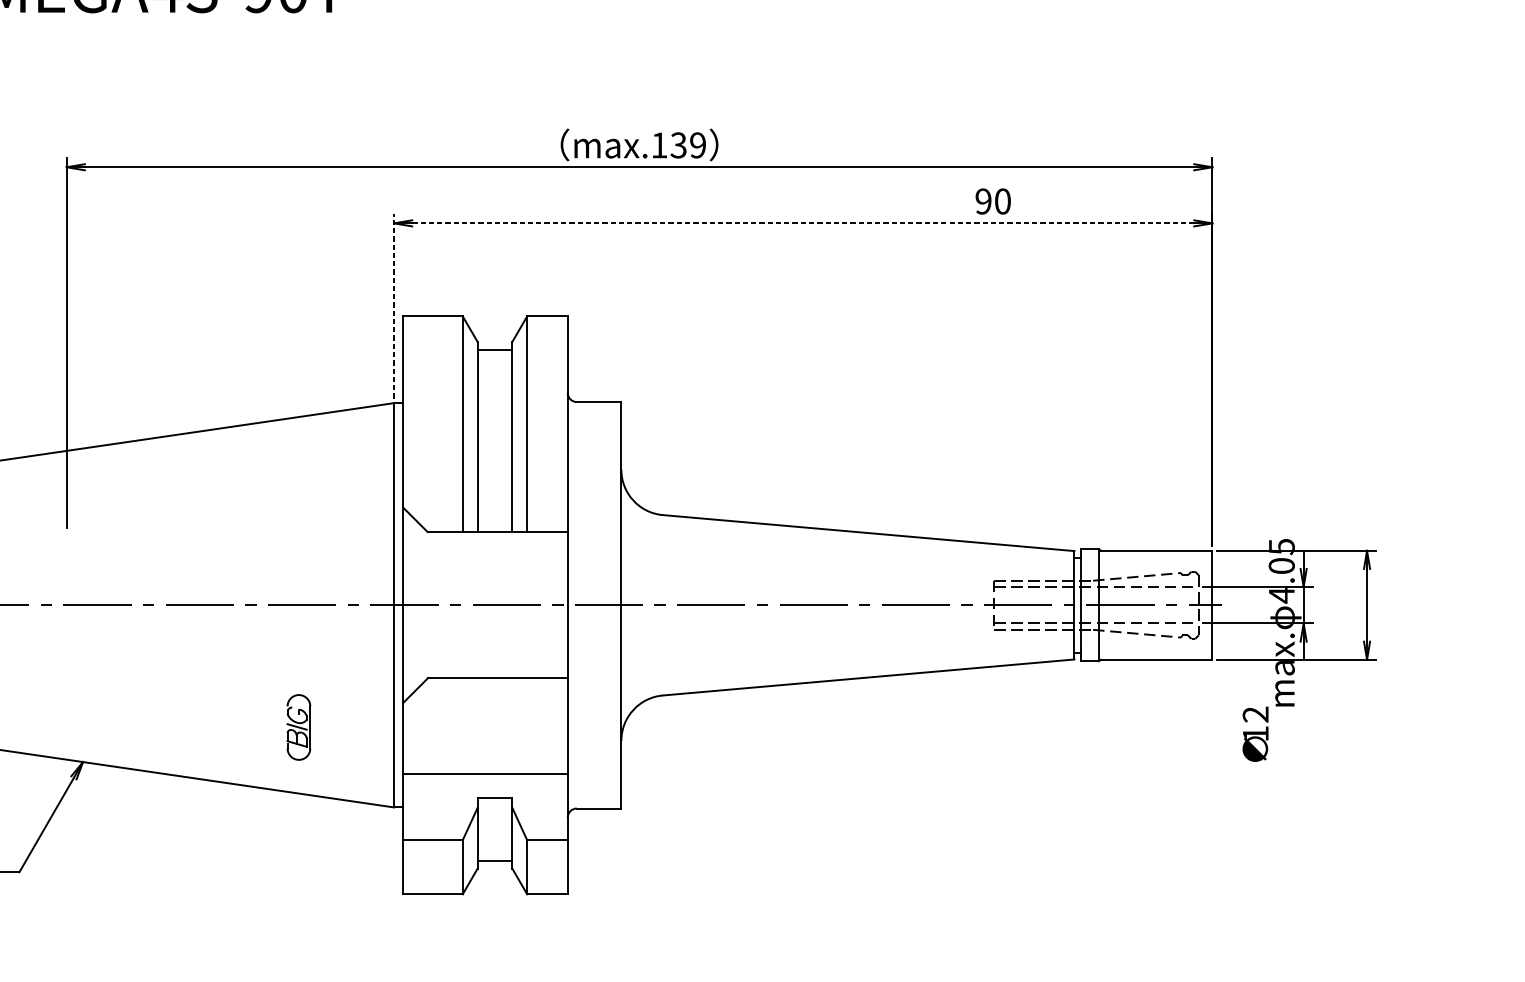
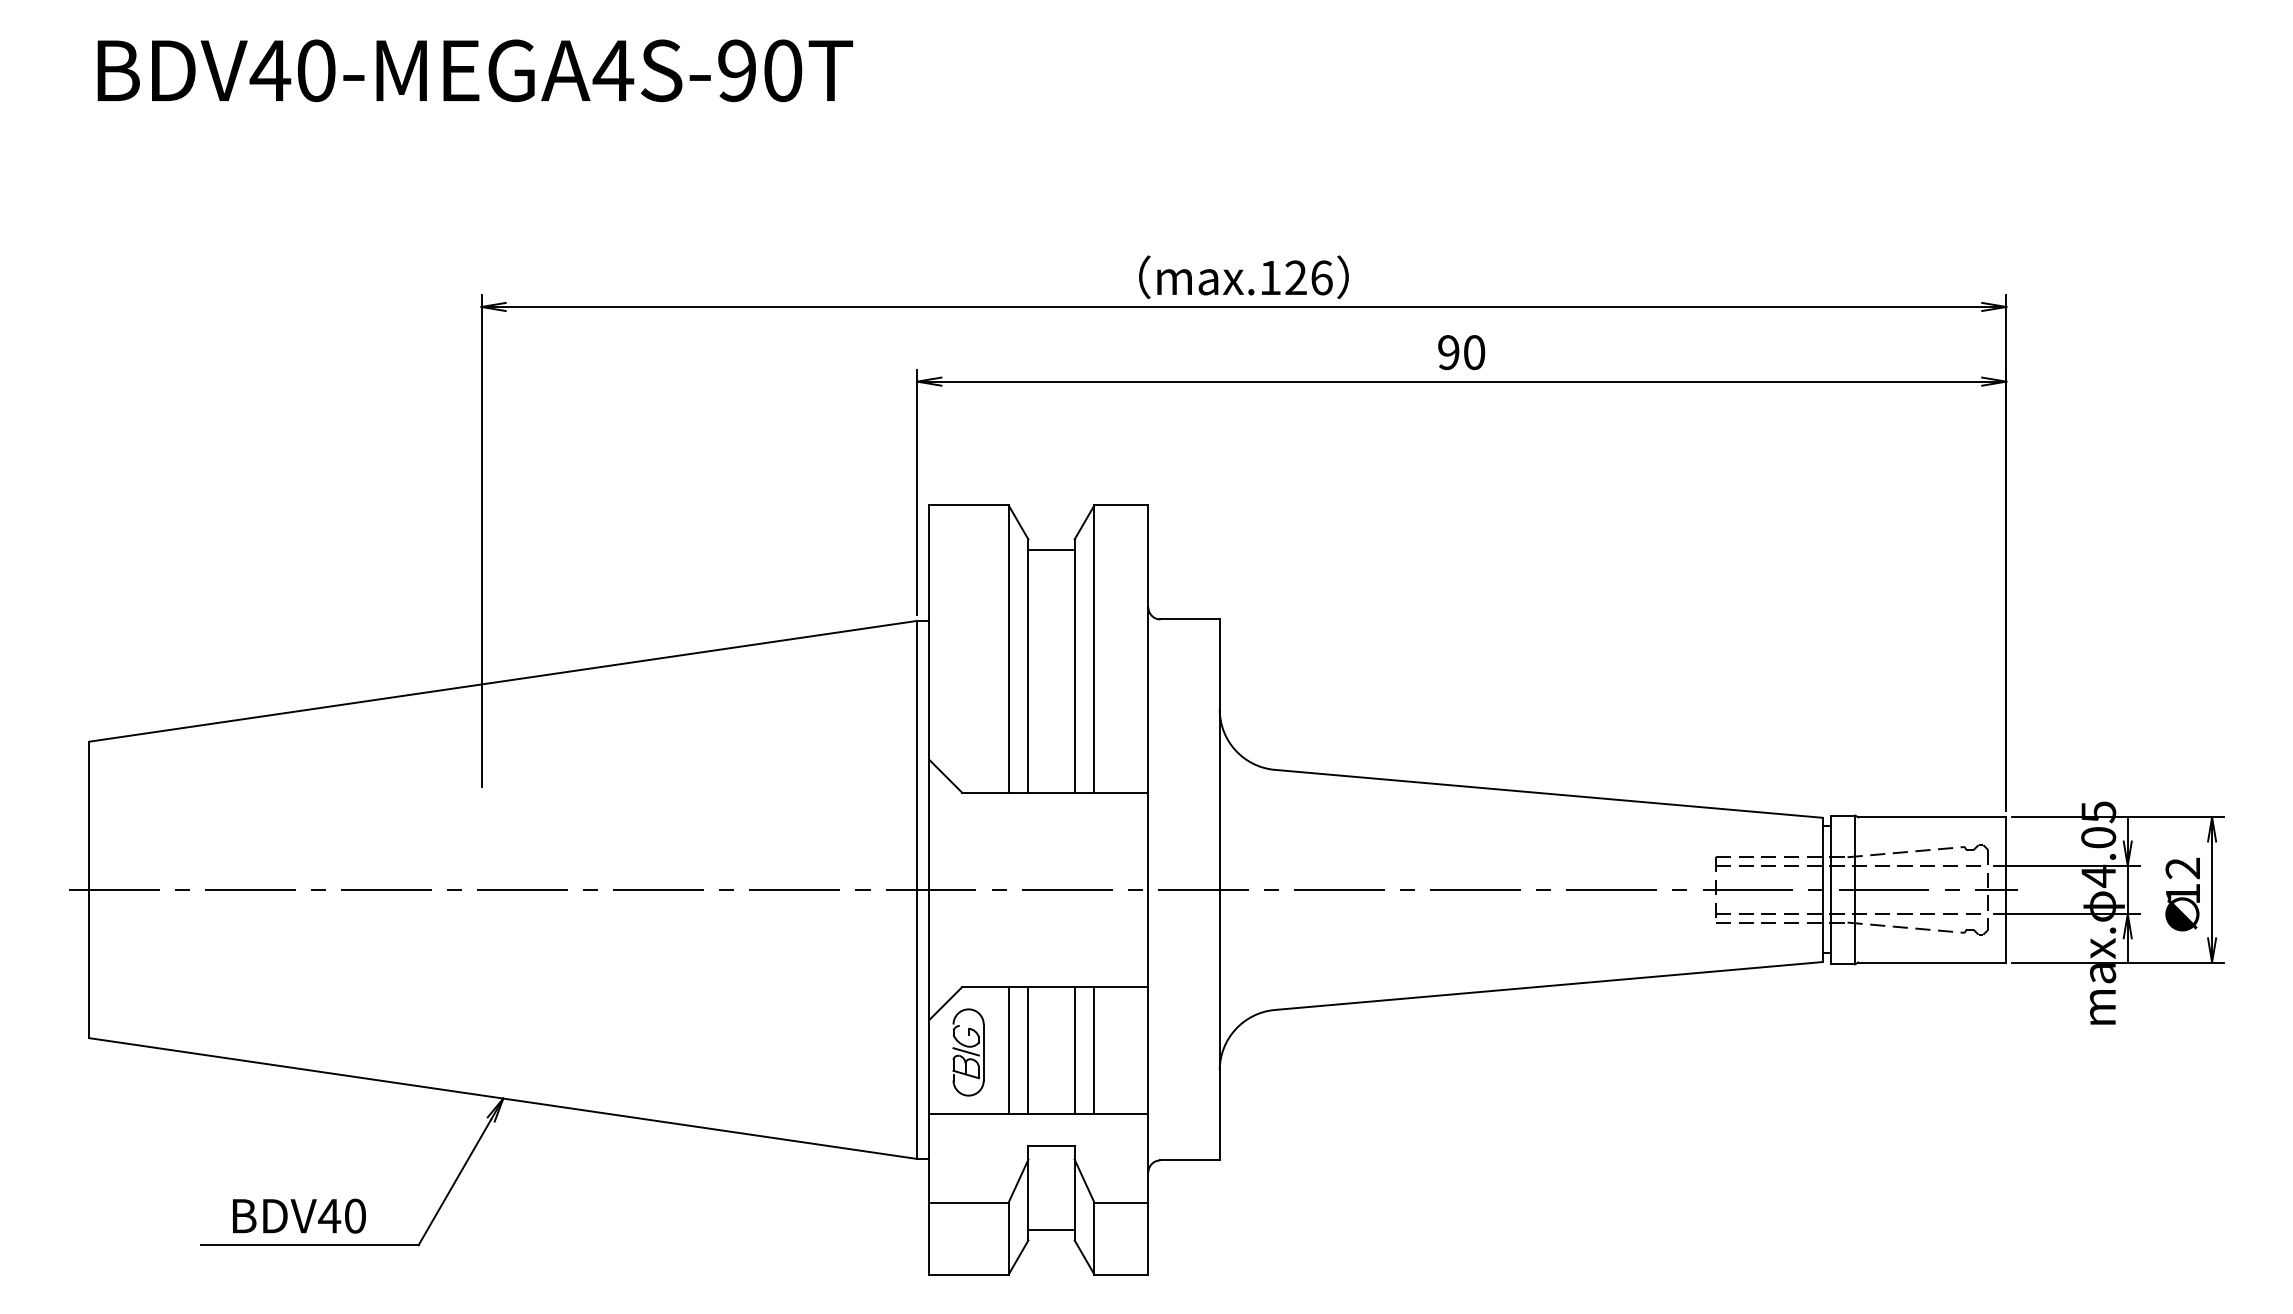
text: (688, 145) -> (1308, 277), max.139 -> max.126
text: (993, 201) -> (1461, 352), moved
line: (803, 223) -> (1462, 381), dashed -> solid
line: (394, 306) -> (917, 492), dashed -> solid
line: (462, 725) -> (1008, 1050), added
line: (477, 725) -> (1028, 1050), added
line: (512, 725) -> (1074, 1050), added
line: (527, 725) -> (1094, 1050), added
part: (298, 727) -> (968, 1052), moved
text: (1255, 734) -> (2182, 894), moved

